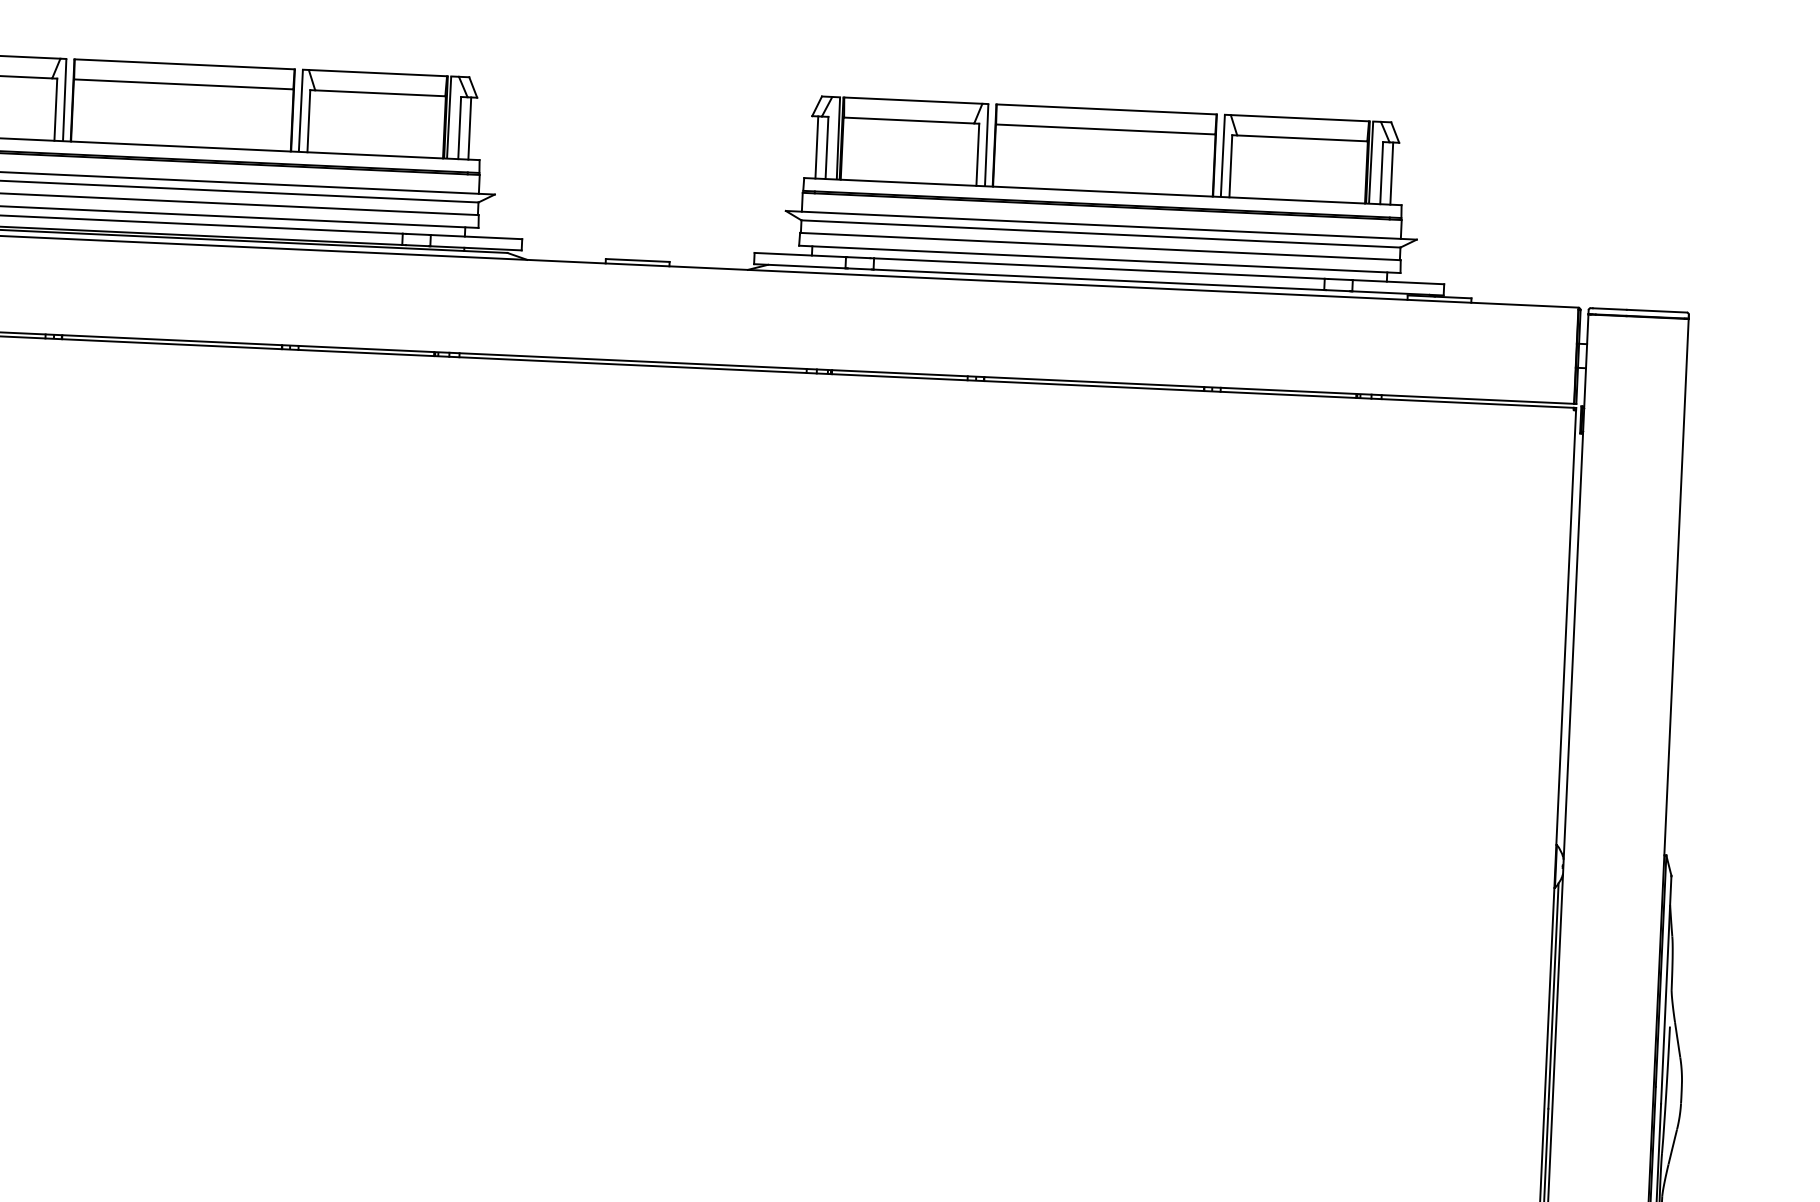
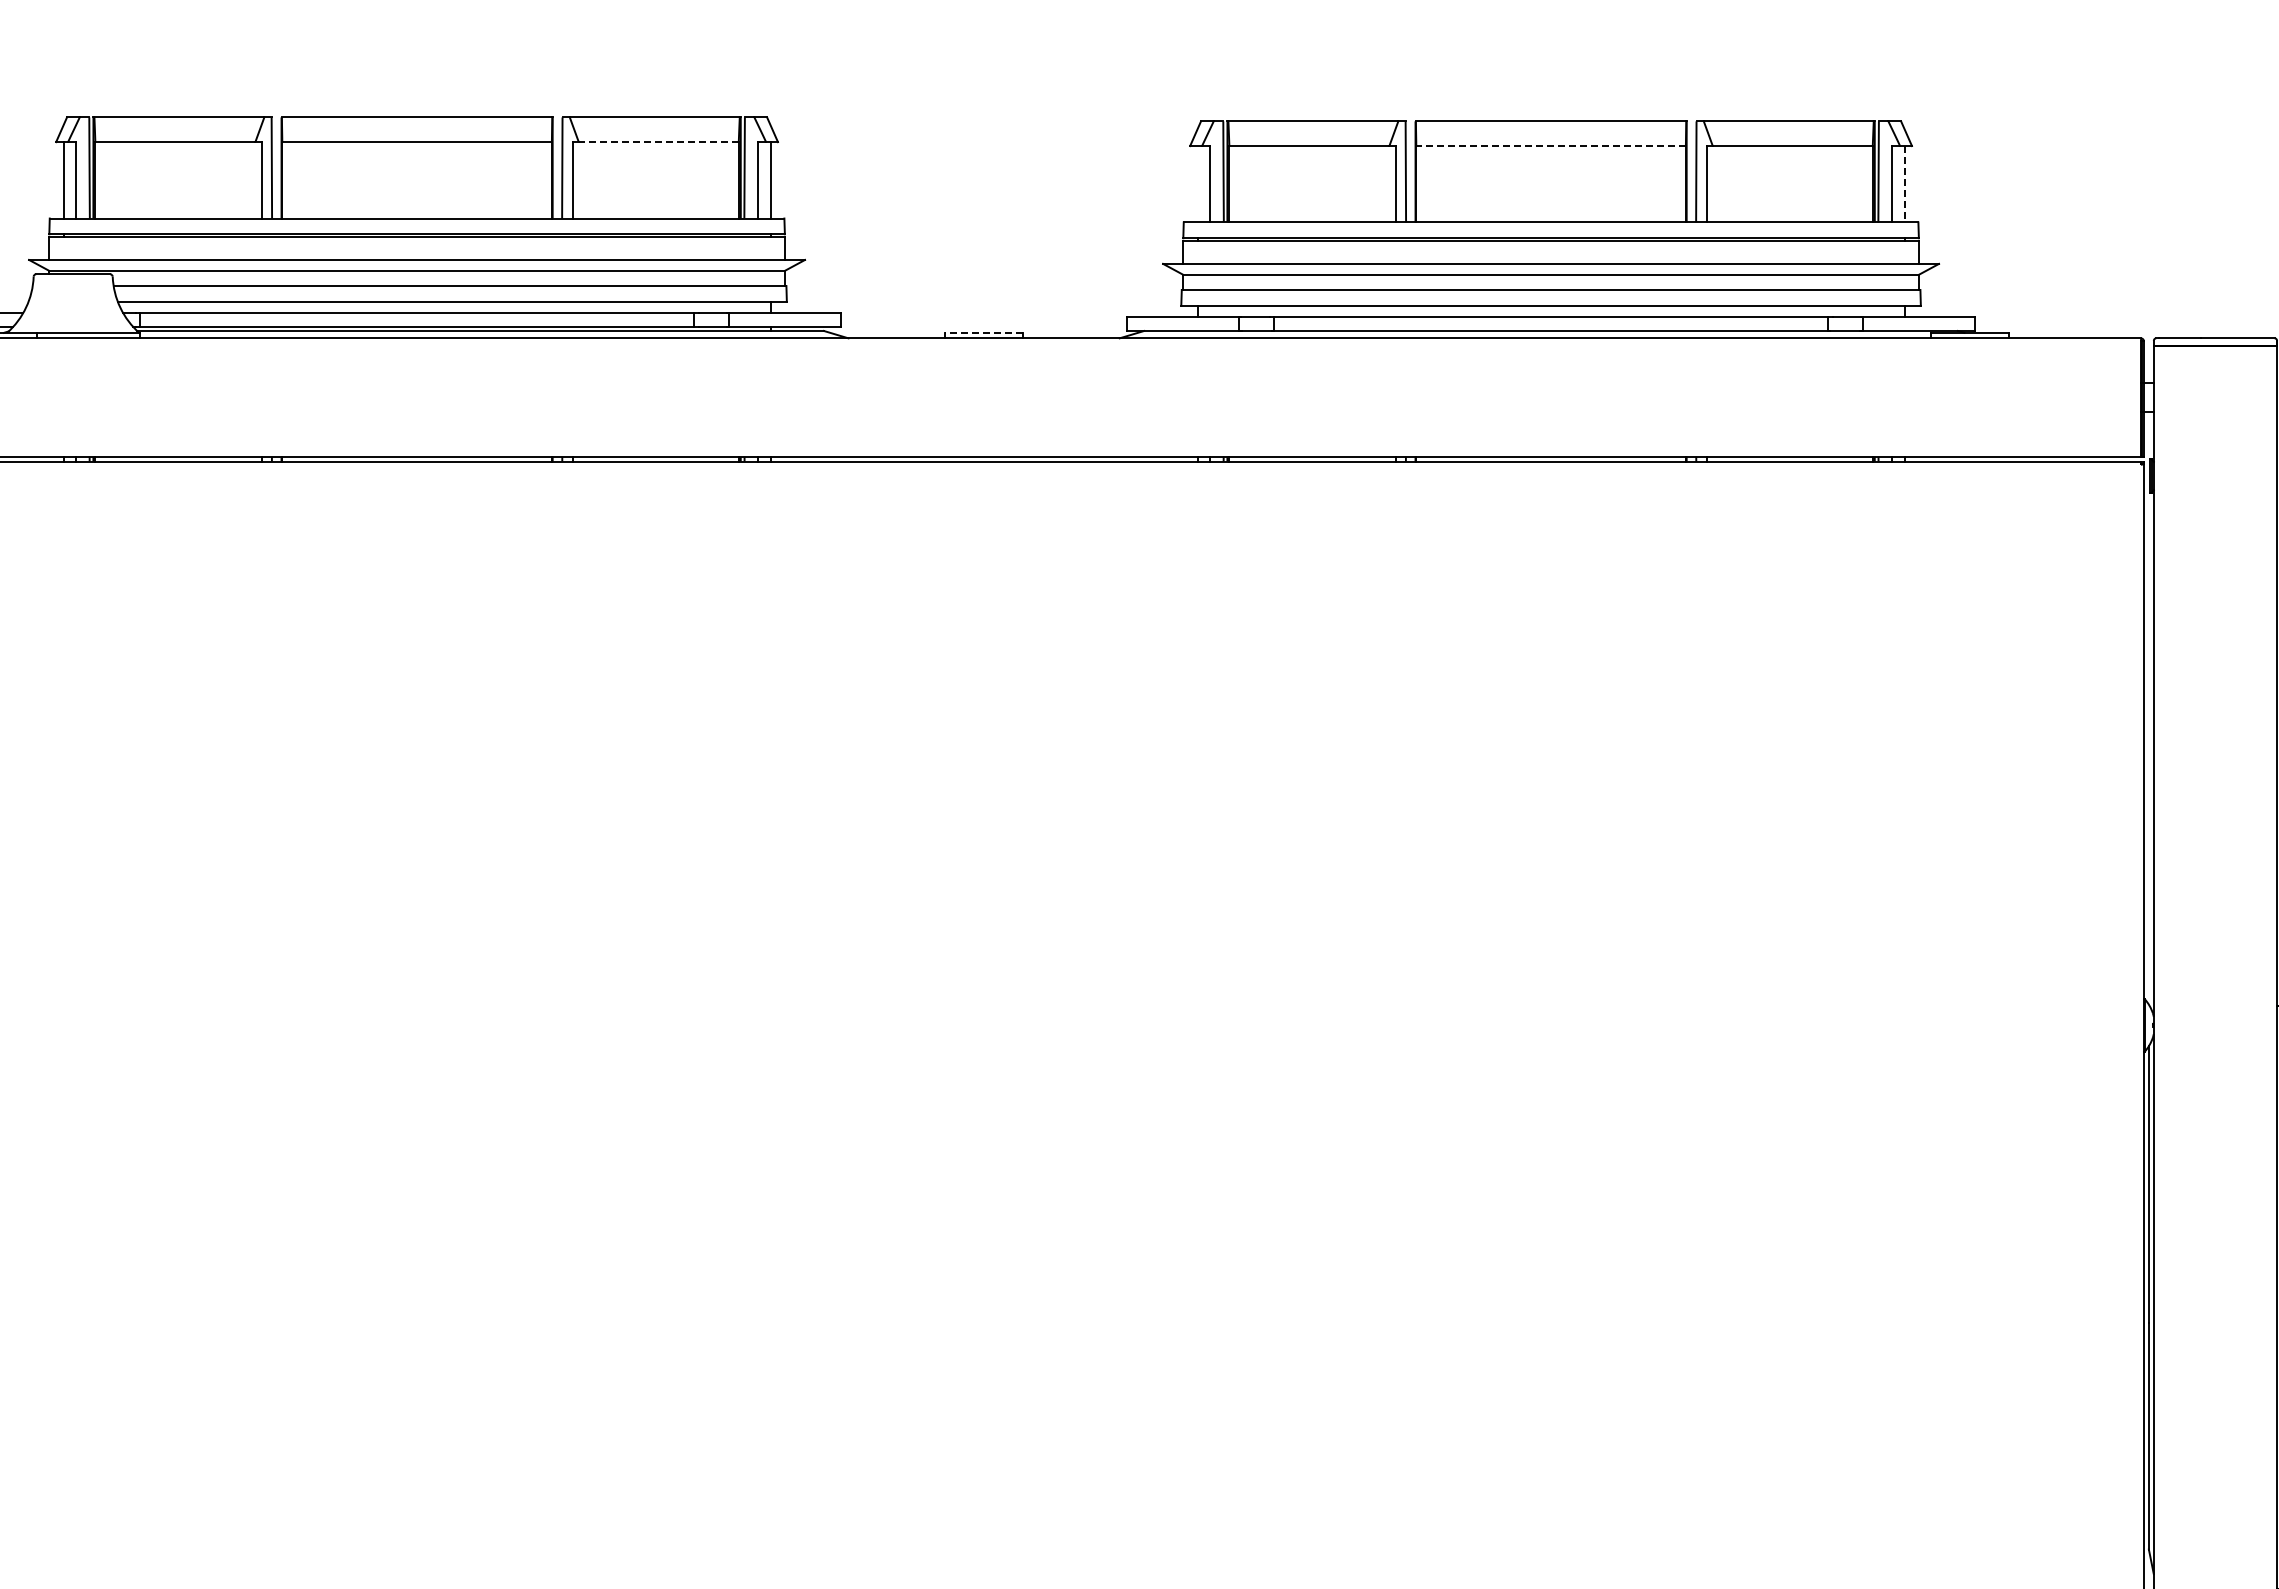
line: (380, 93) -> (658, 142), solid -> dashed
line: (1106, 129) -> (1551, 146), solid -> dashed
line: (816, 147) -> (1197, 184), removed
line: (1391, 173) -> (1904, 184), solid -> dashed
line: (637, 260) -> (983, 332), solid -> dashed

